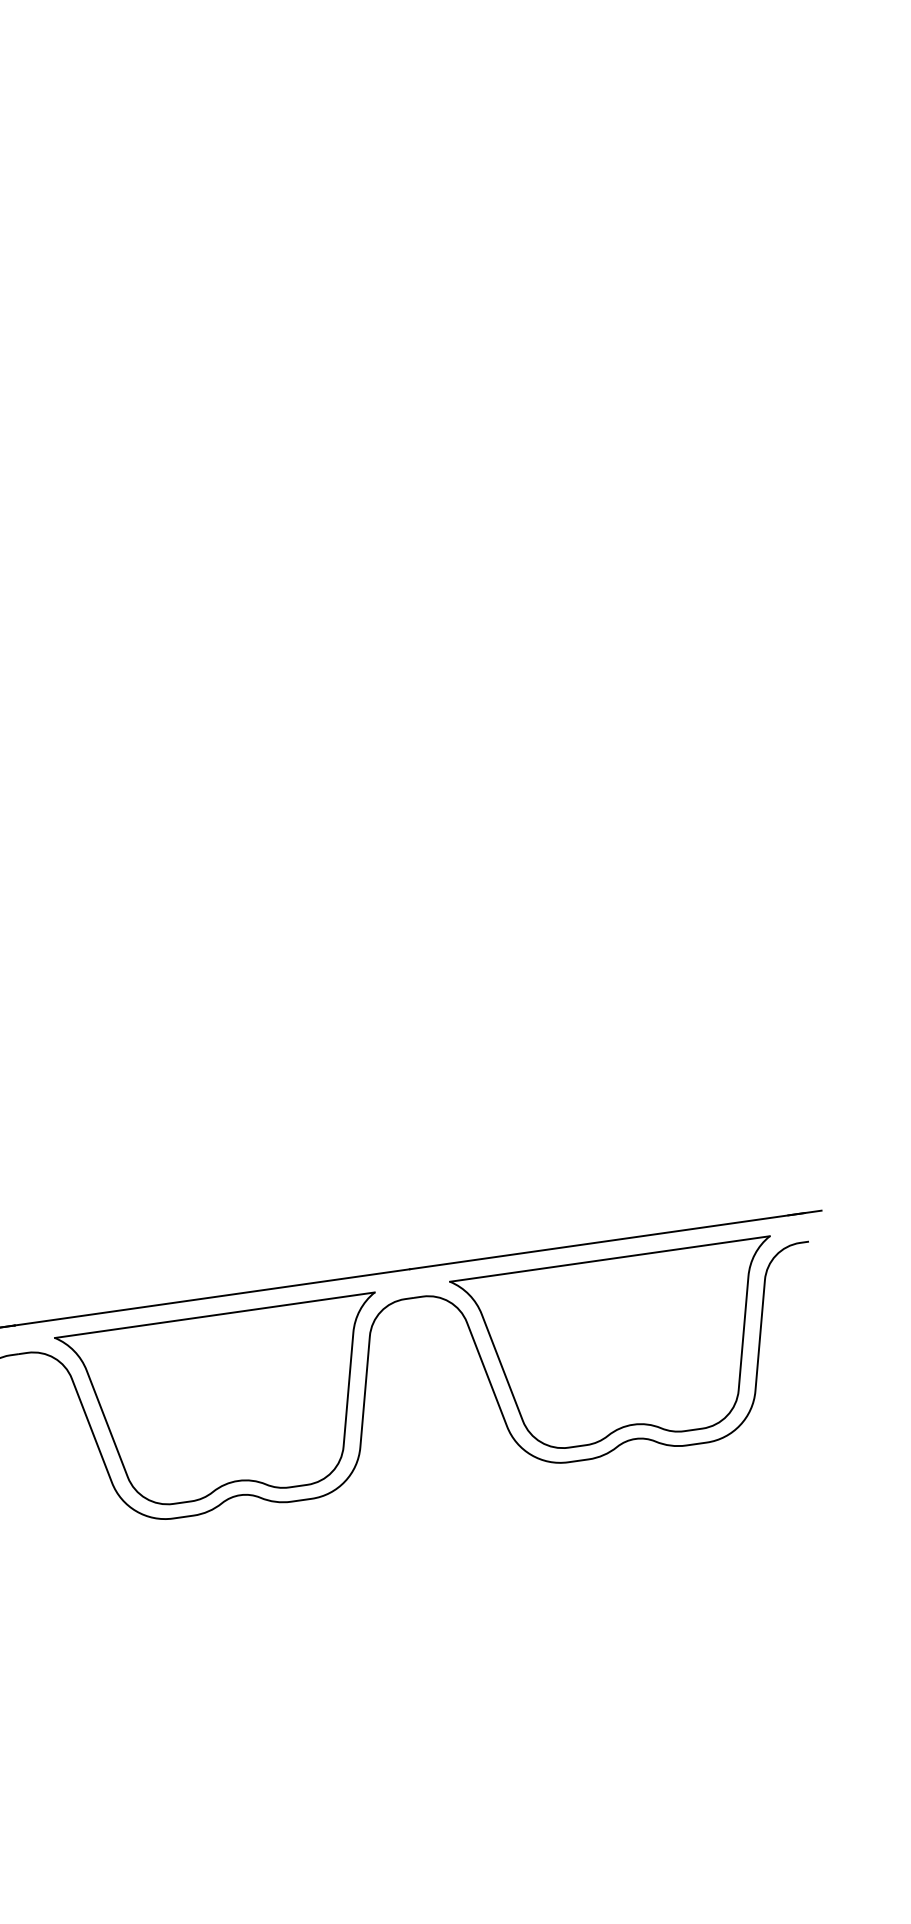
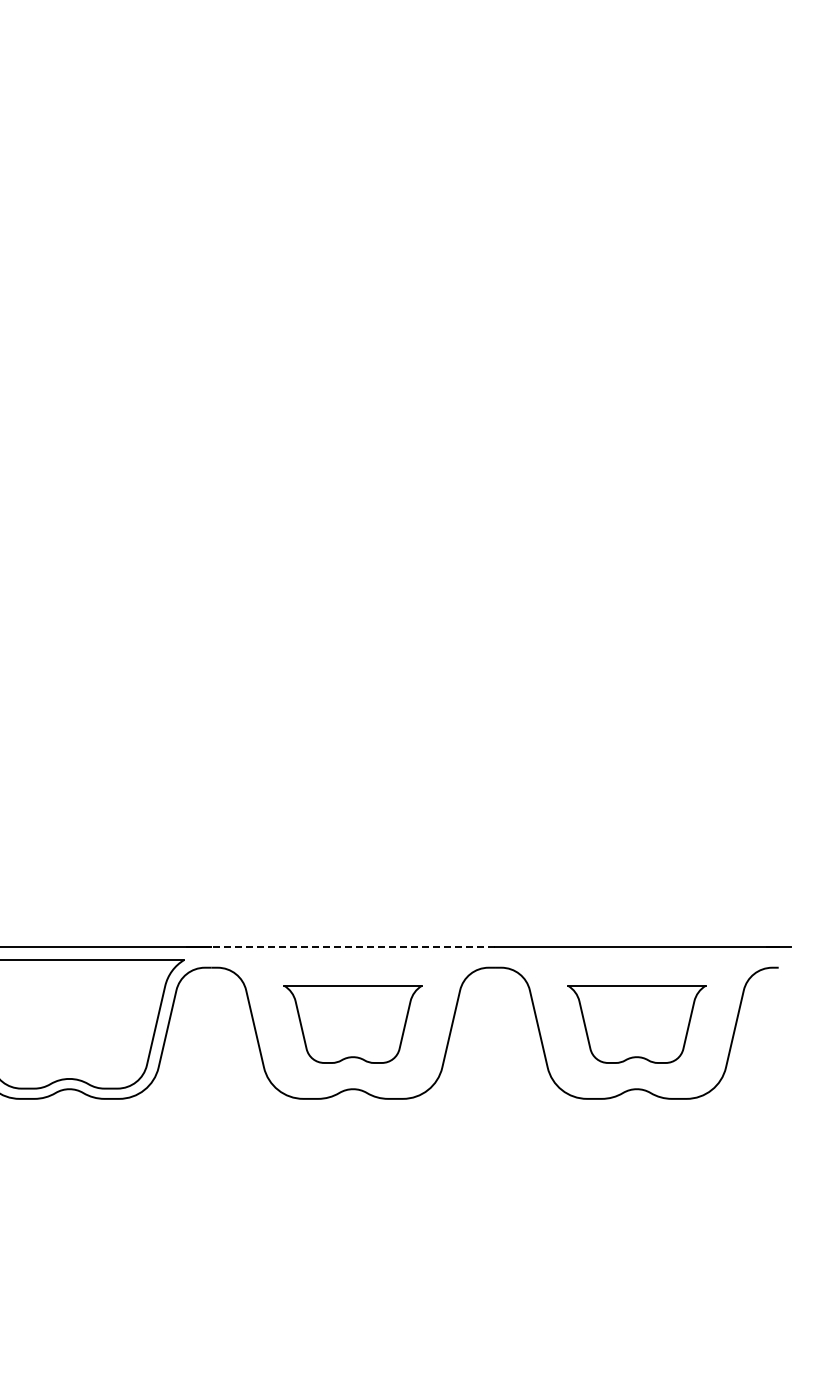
line: (212, 1297) -> (353, 947), solid -> dashed
part: (622, 1348) -> (636, 1024), size x0.6
part: (226, 1405) -> (352, 1024), size x0.6

